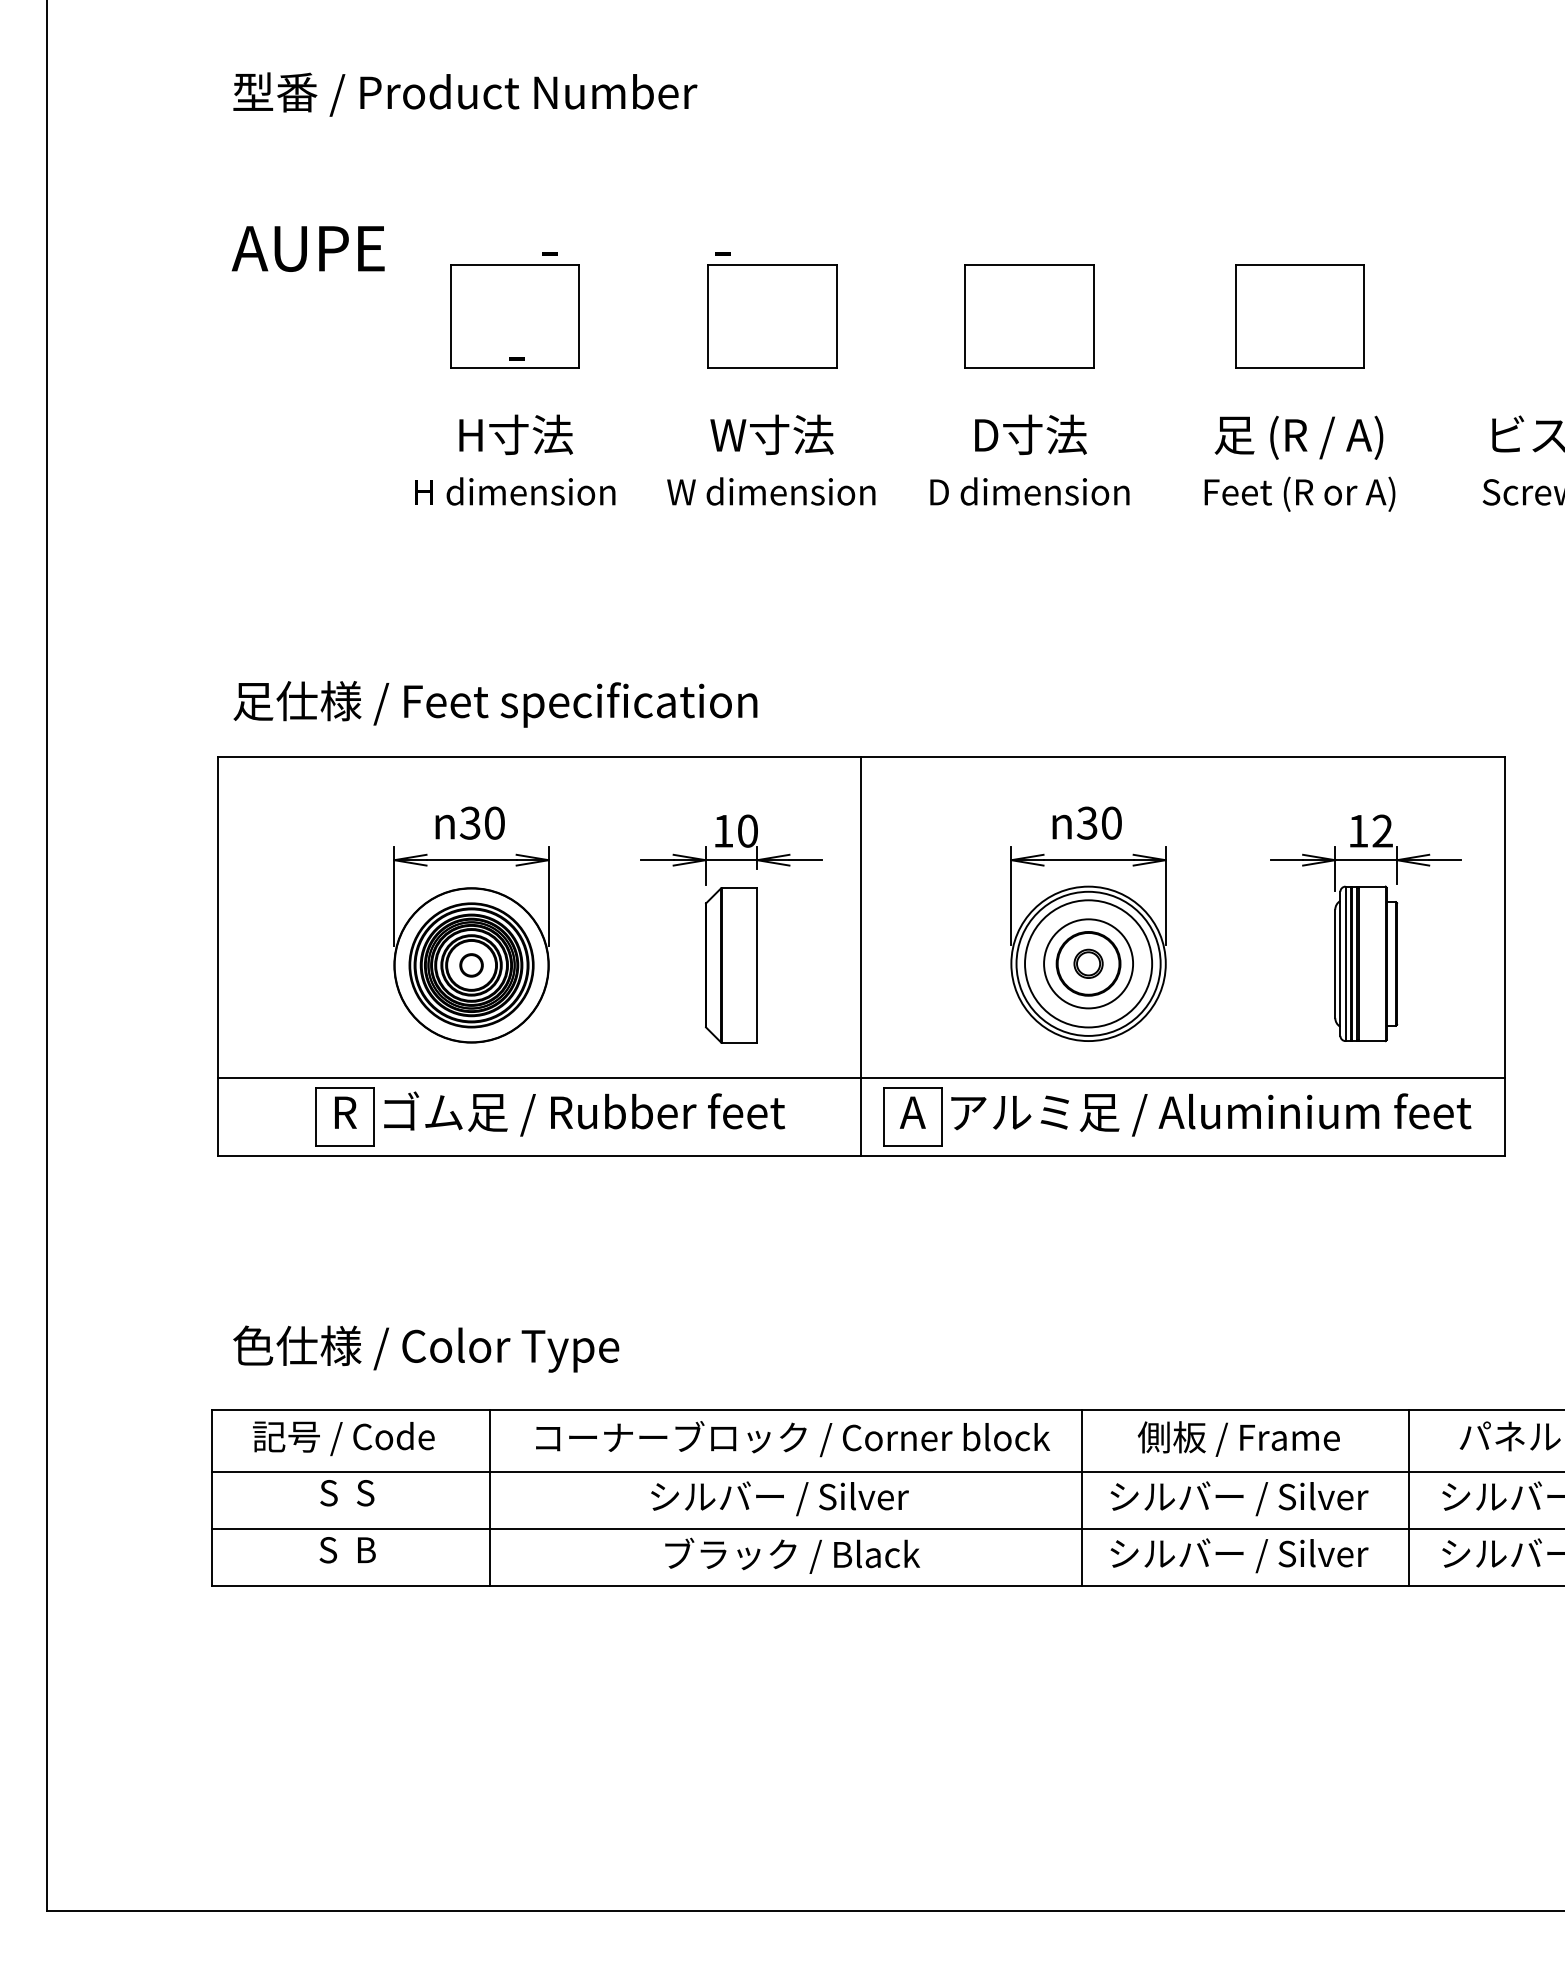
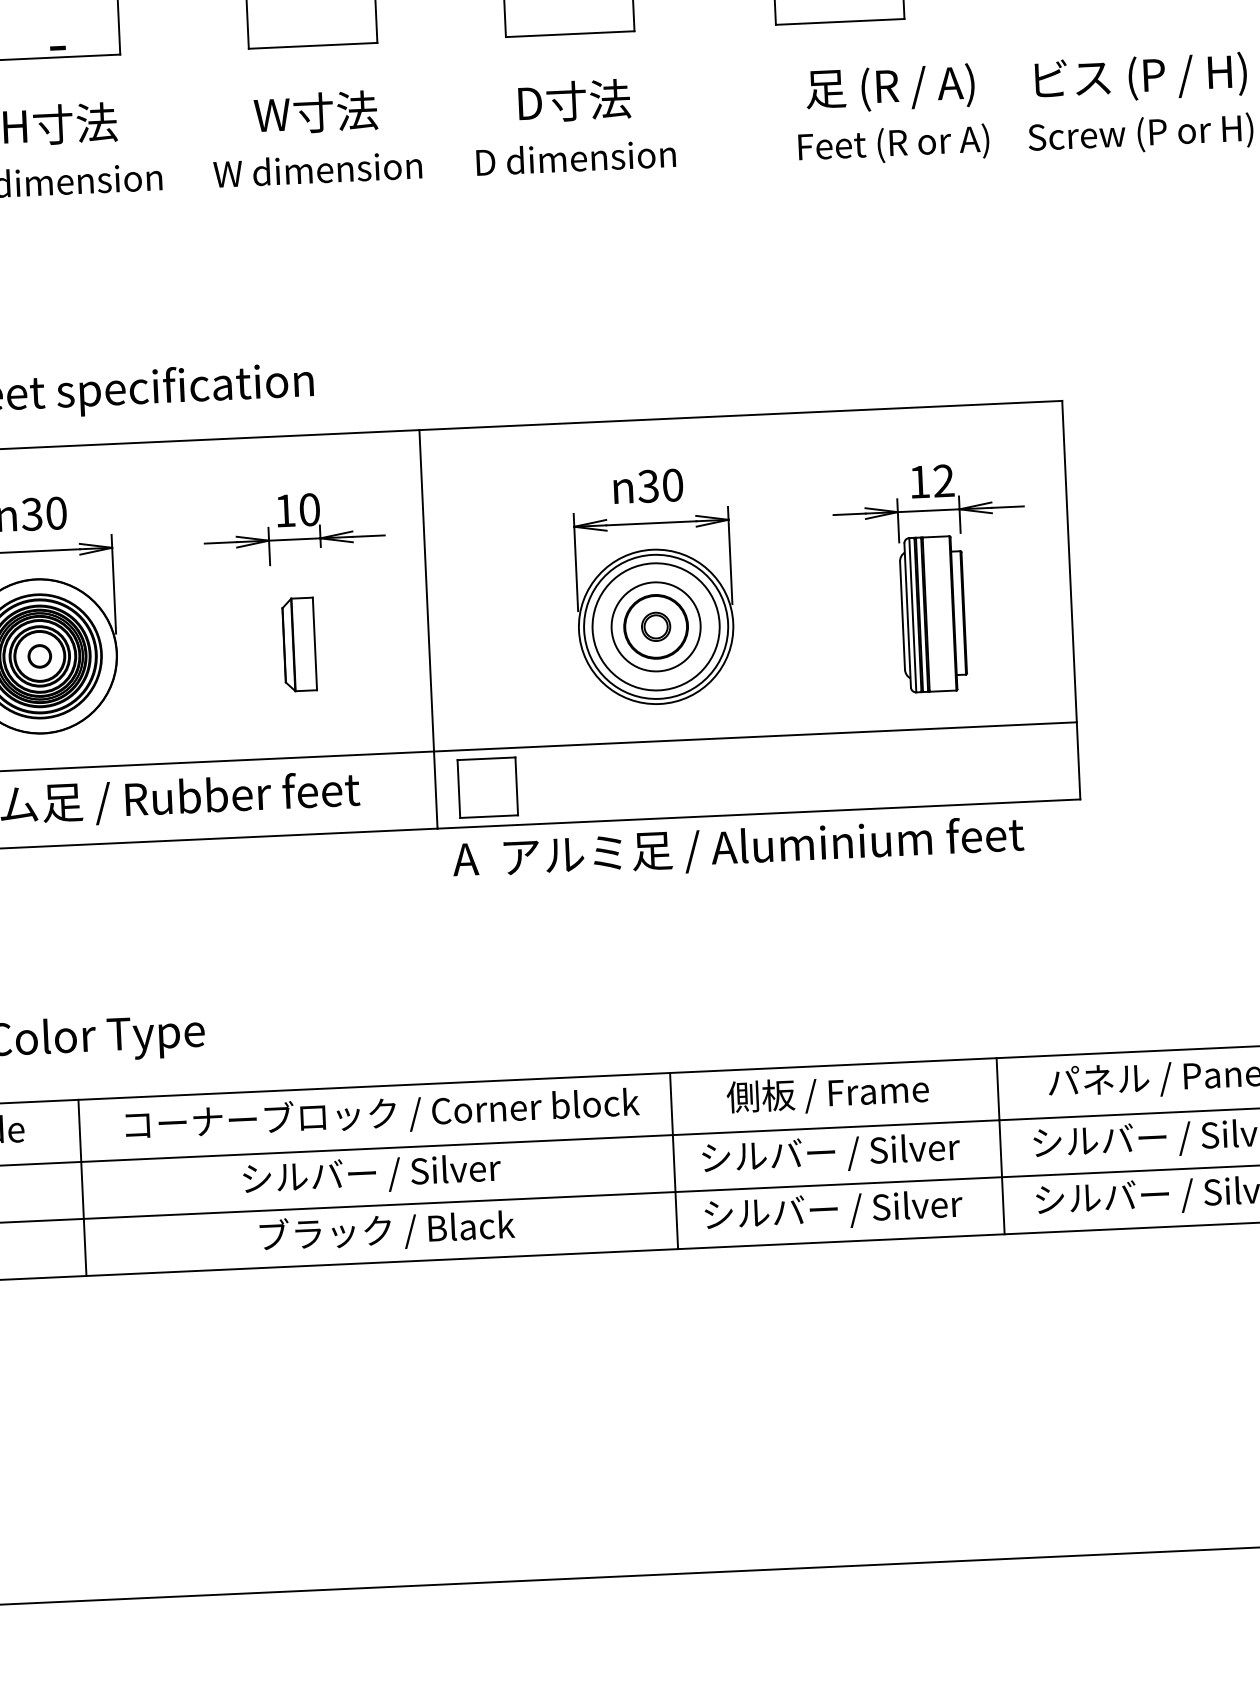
text: (1299, 463) -> (892, 114), moved
part: (731, 965) -> (299, 644), size x0.6
text: (1185, 1114) -> (738, 849), moved

